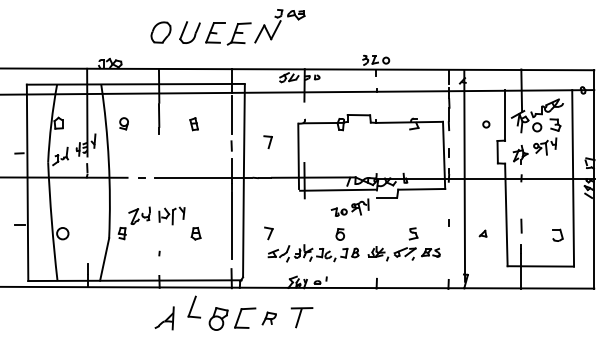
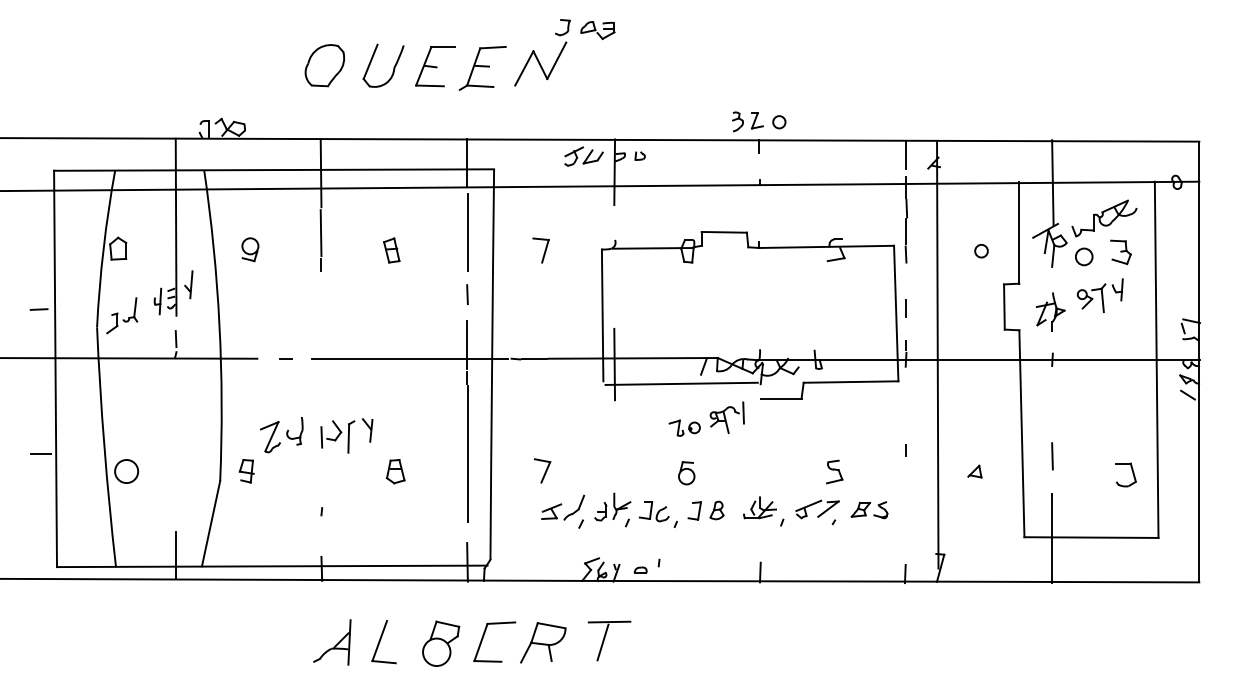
part: (267, 141) -> (539, 249), moved
part: (194, 306) -> (384, 640), moved
part: (269, 318) -> (543, 642), size x1.67

